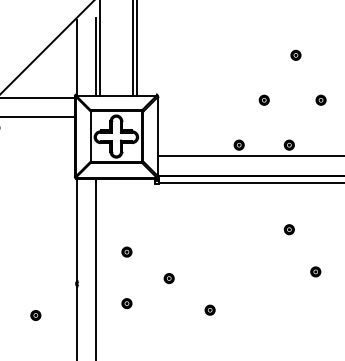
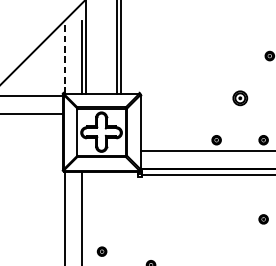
line: (77, 58) -> (65, 59), solid -> dashed
part: (263, 99) -> (239, 97), size x1.6
part: (126, 251) -> (101, 251), moved

